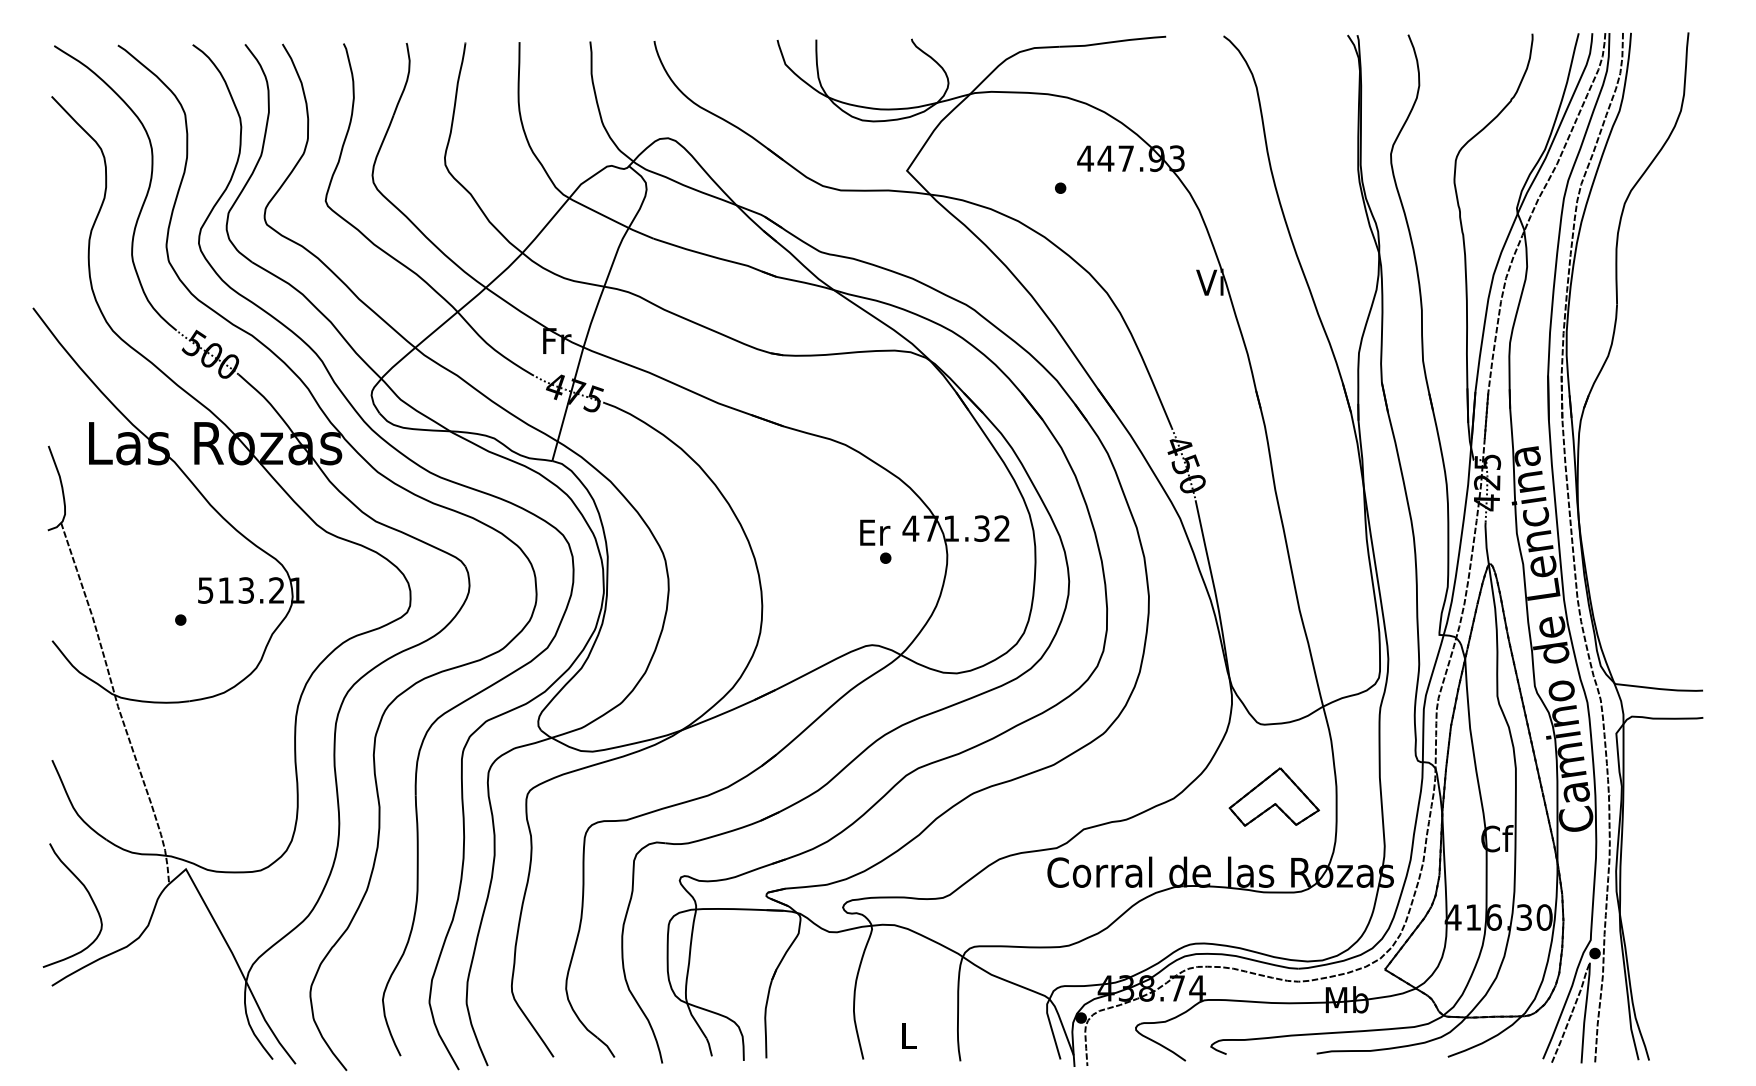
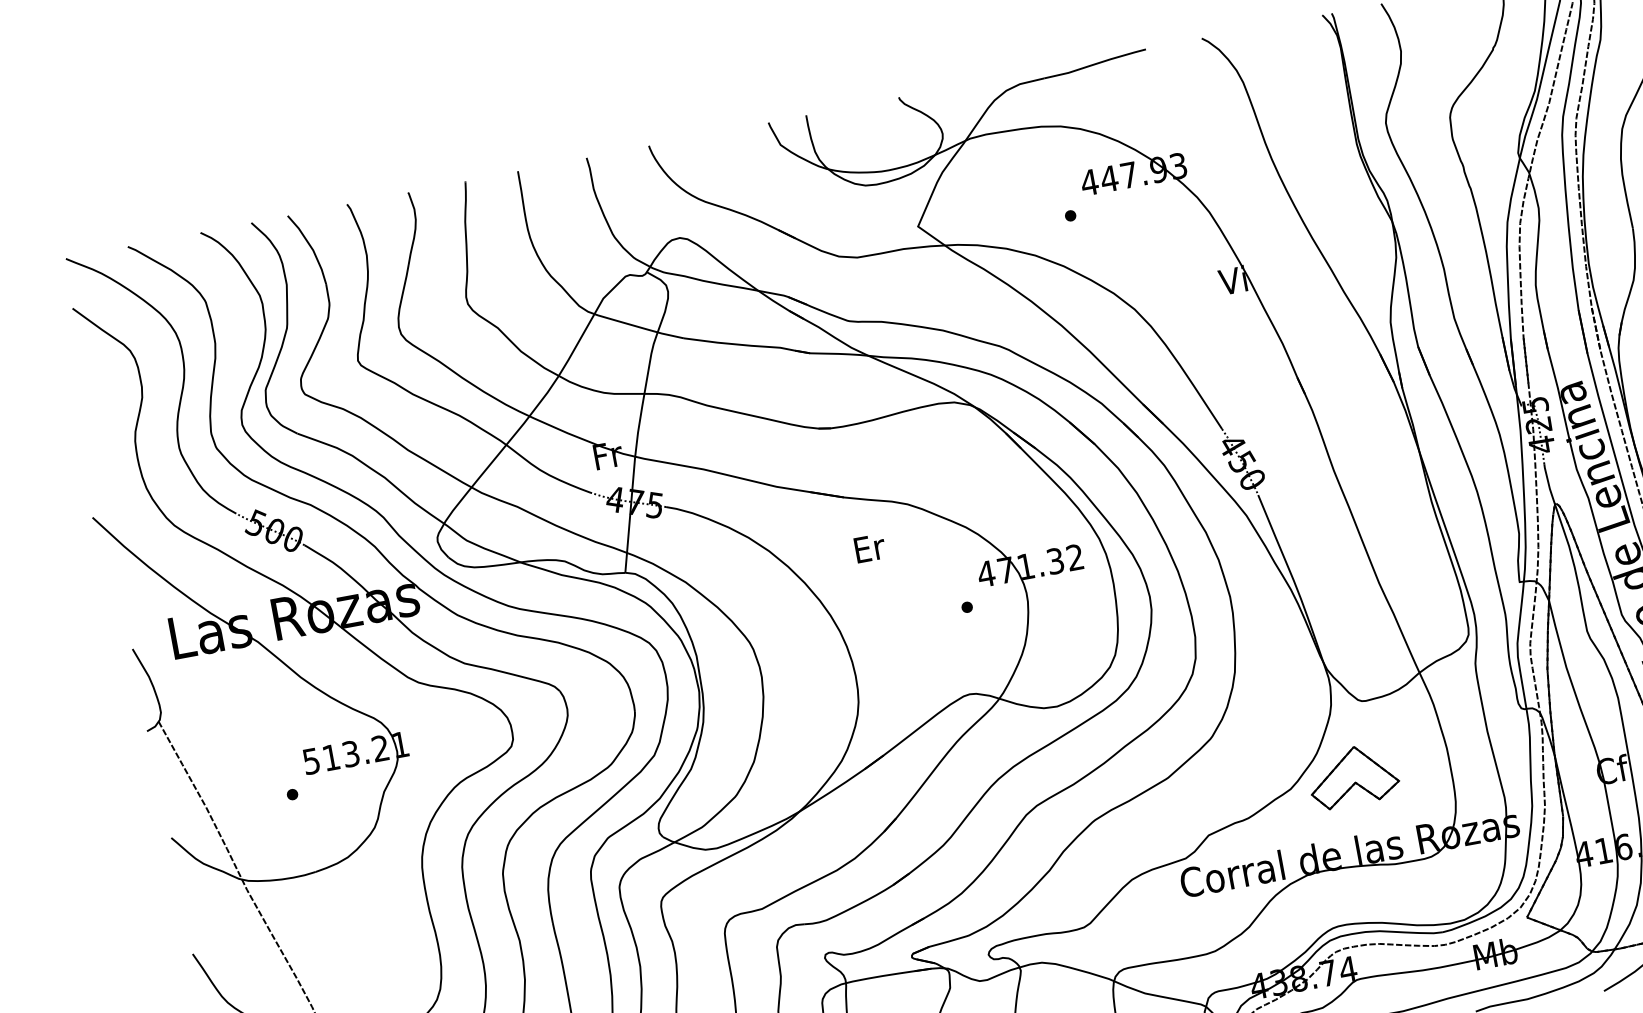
text: (875, 532) -> (870, 548), moved
part: (1273, 796) -> (1352, 775), moved

